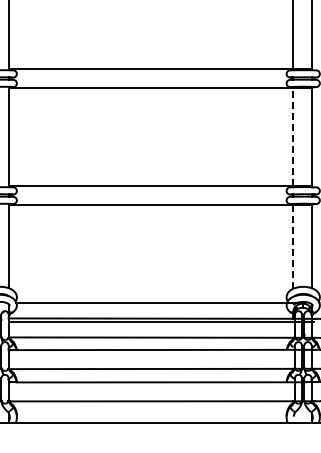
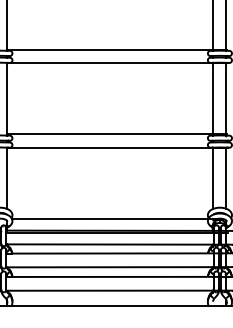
line: (293, 135) -> (212, 98), dashed -> solid
line: (293, 245) -> (212, 177), dashed -> solid

